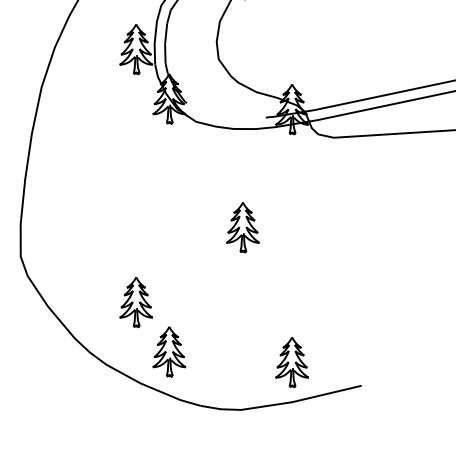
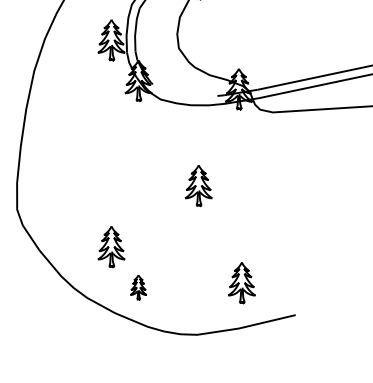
part: (169, 351) -> (138, 287), size x0.6
part: (291, 363) -> (241, 283), moved

